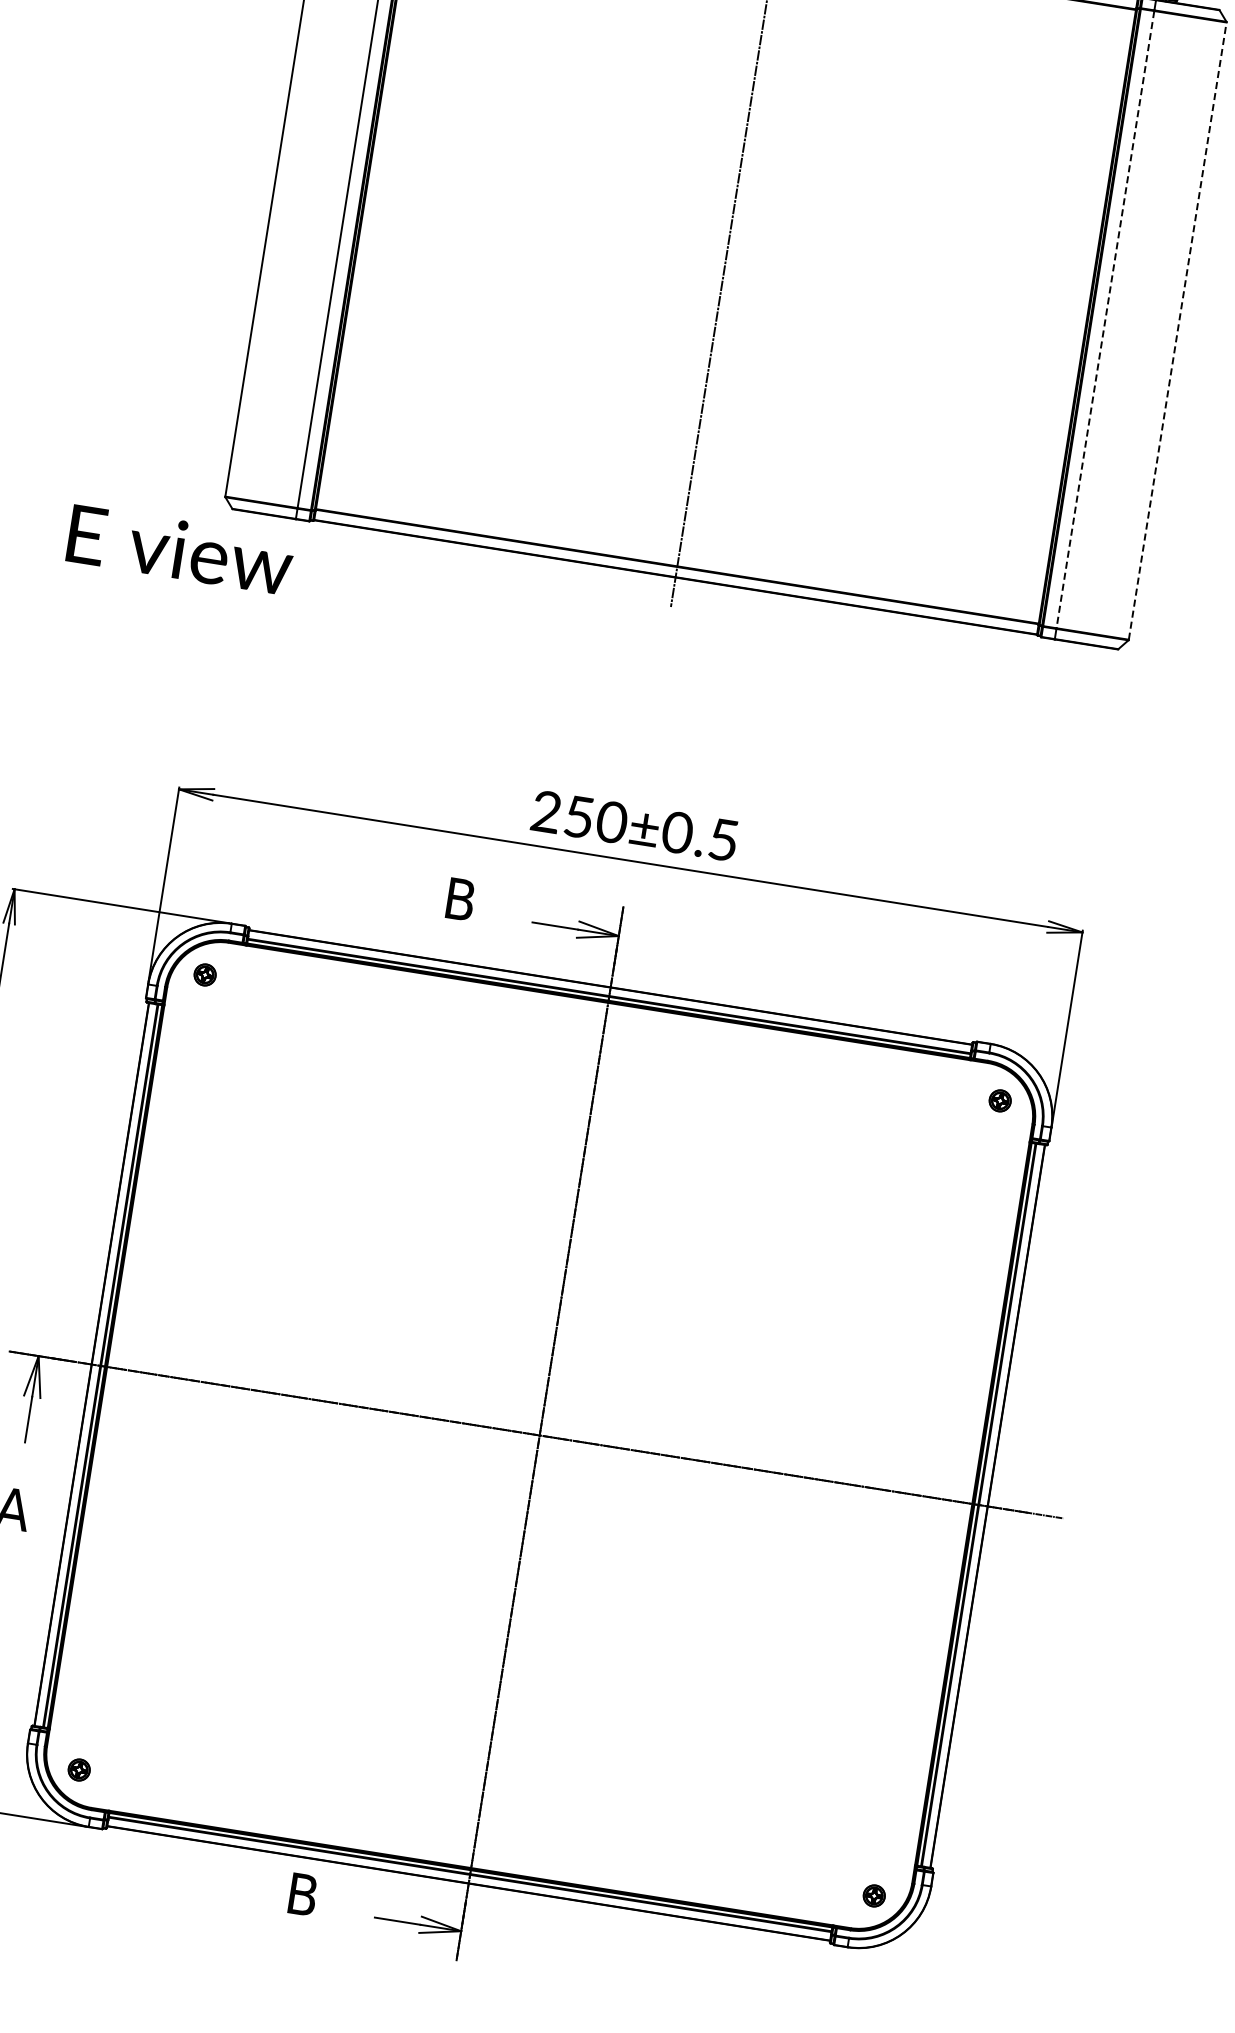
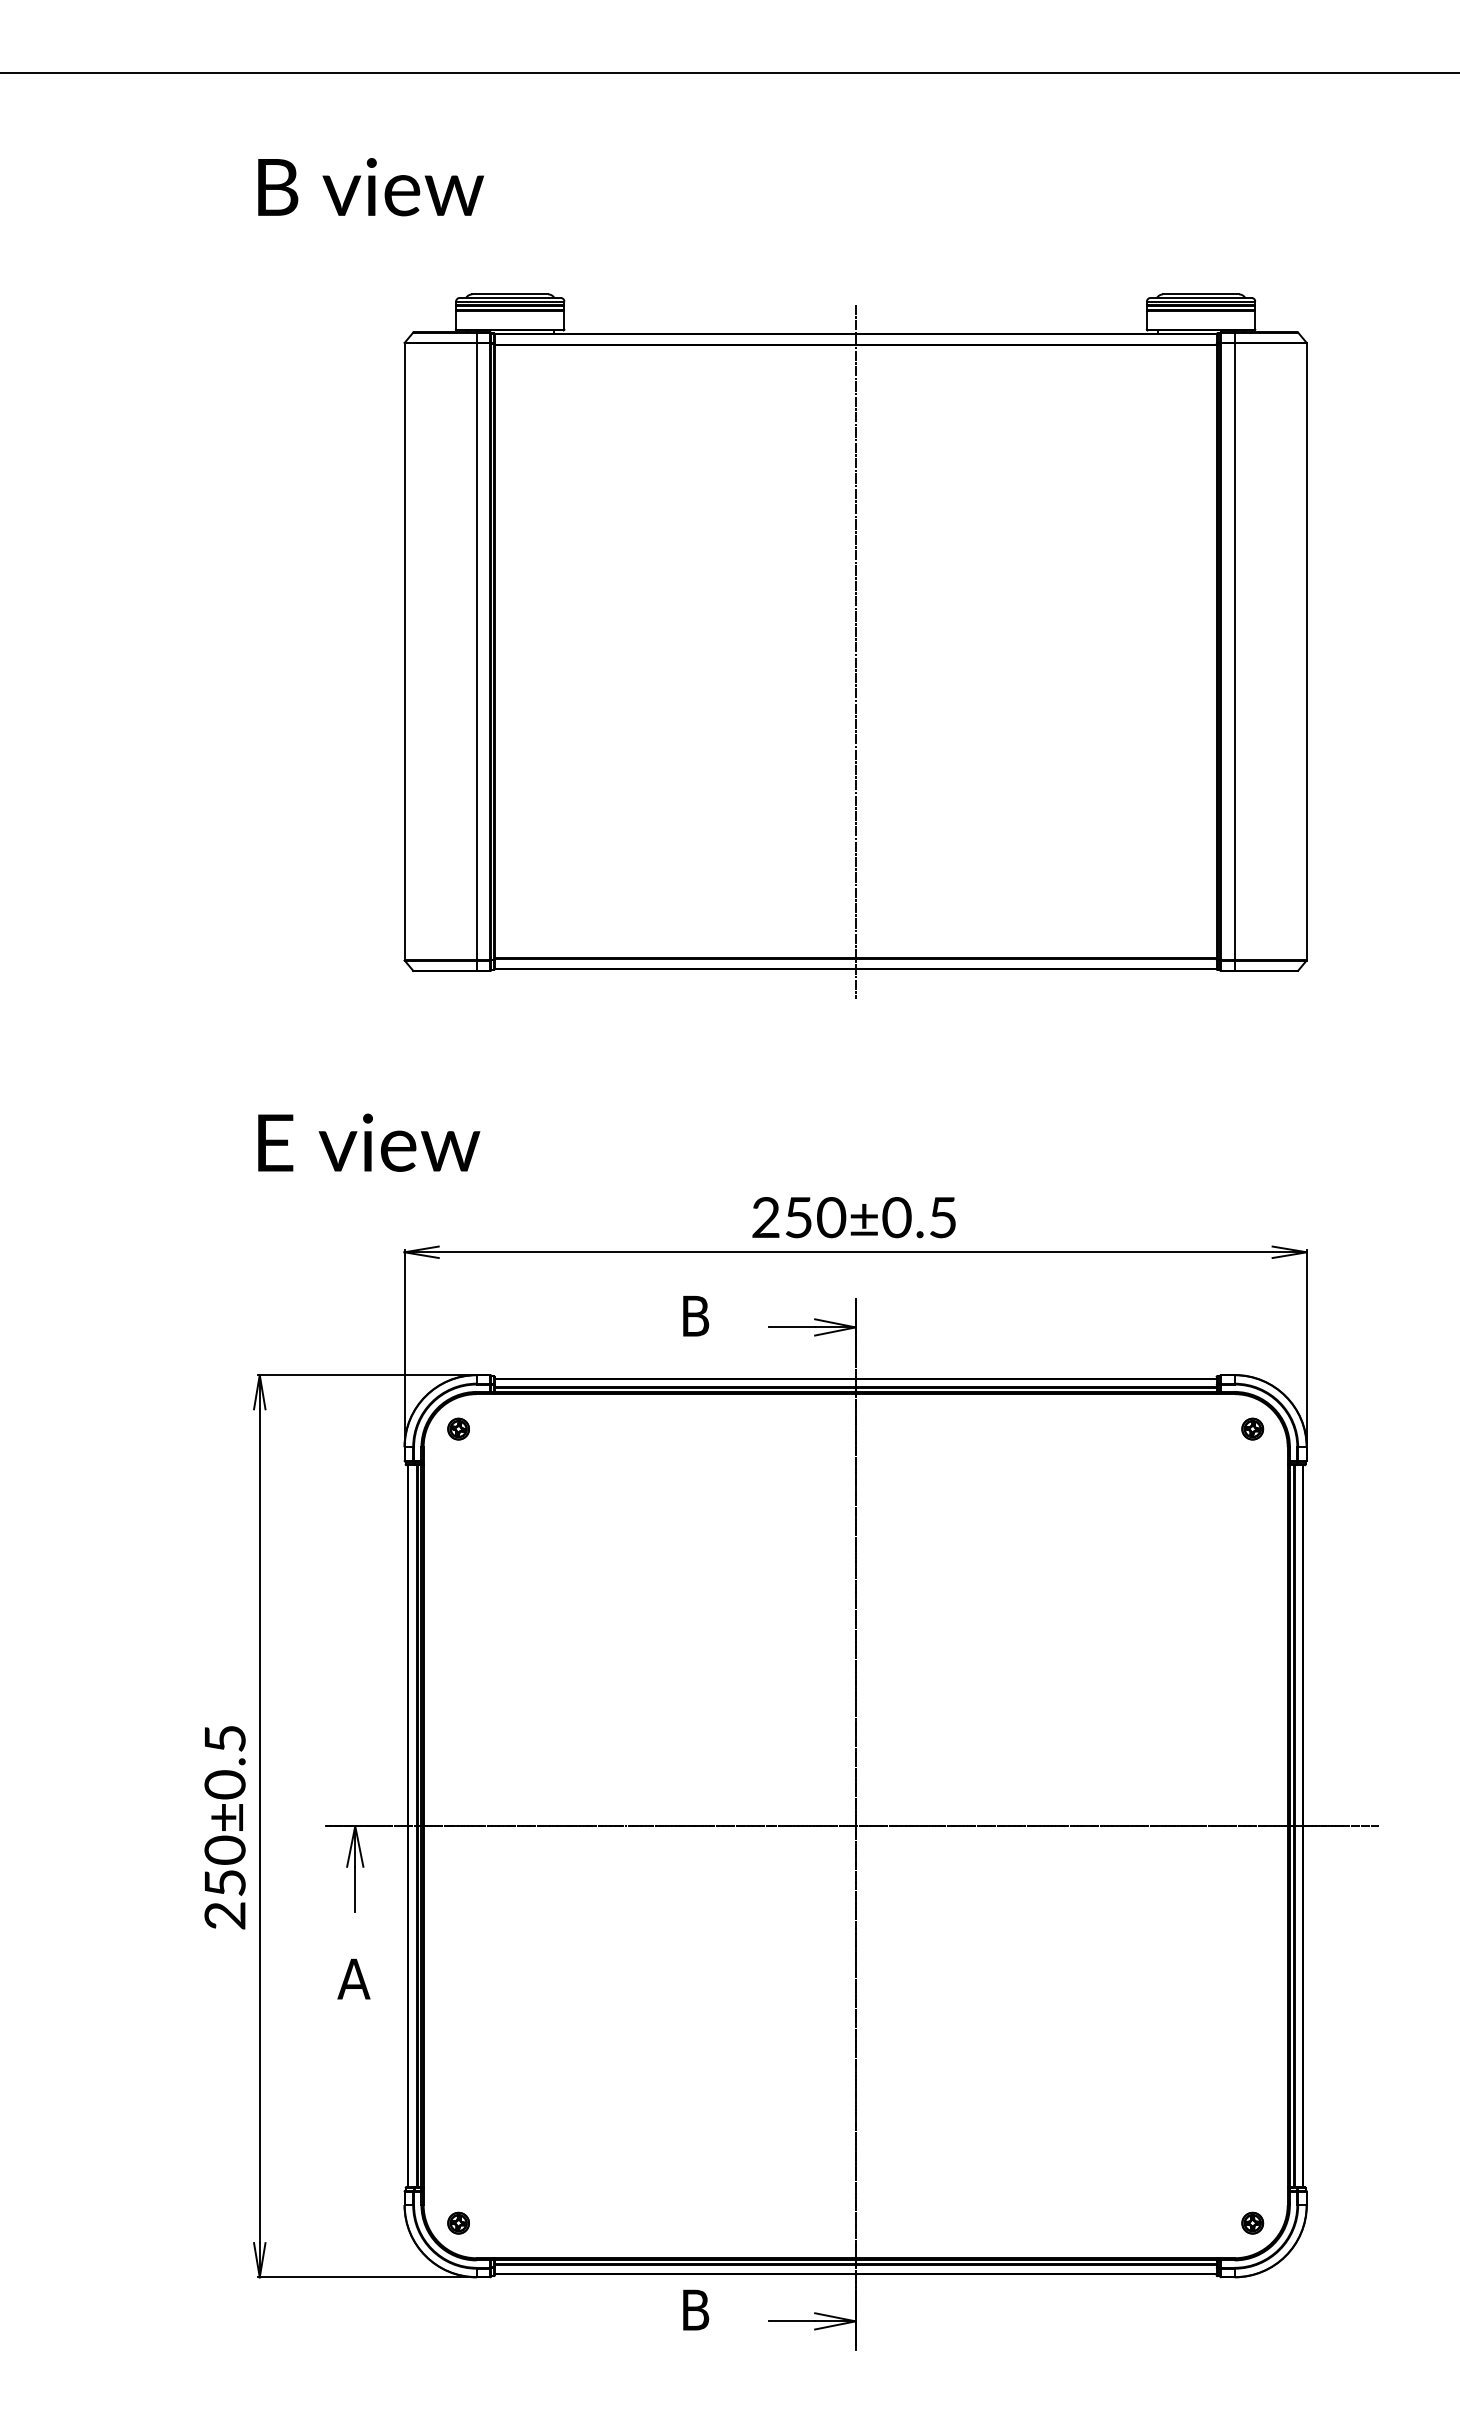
line: (1105, 320) -> (1234, 652), dashed -> solid
line: (1177, 330) -> (1306, 651), dashed -> solid
text: (181, 549) -> (369, 1142), moved

